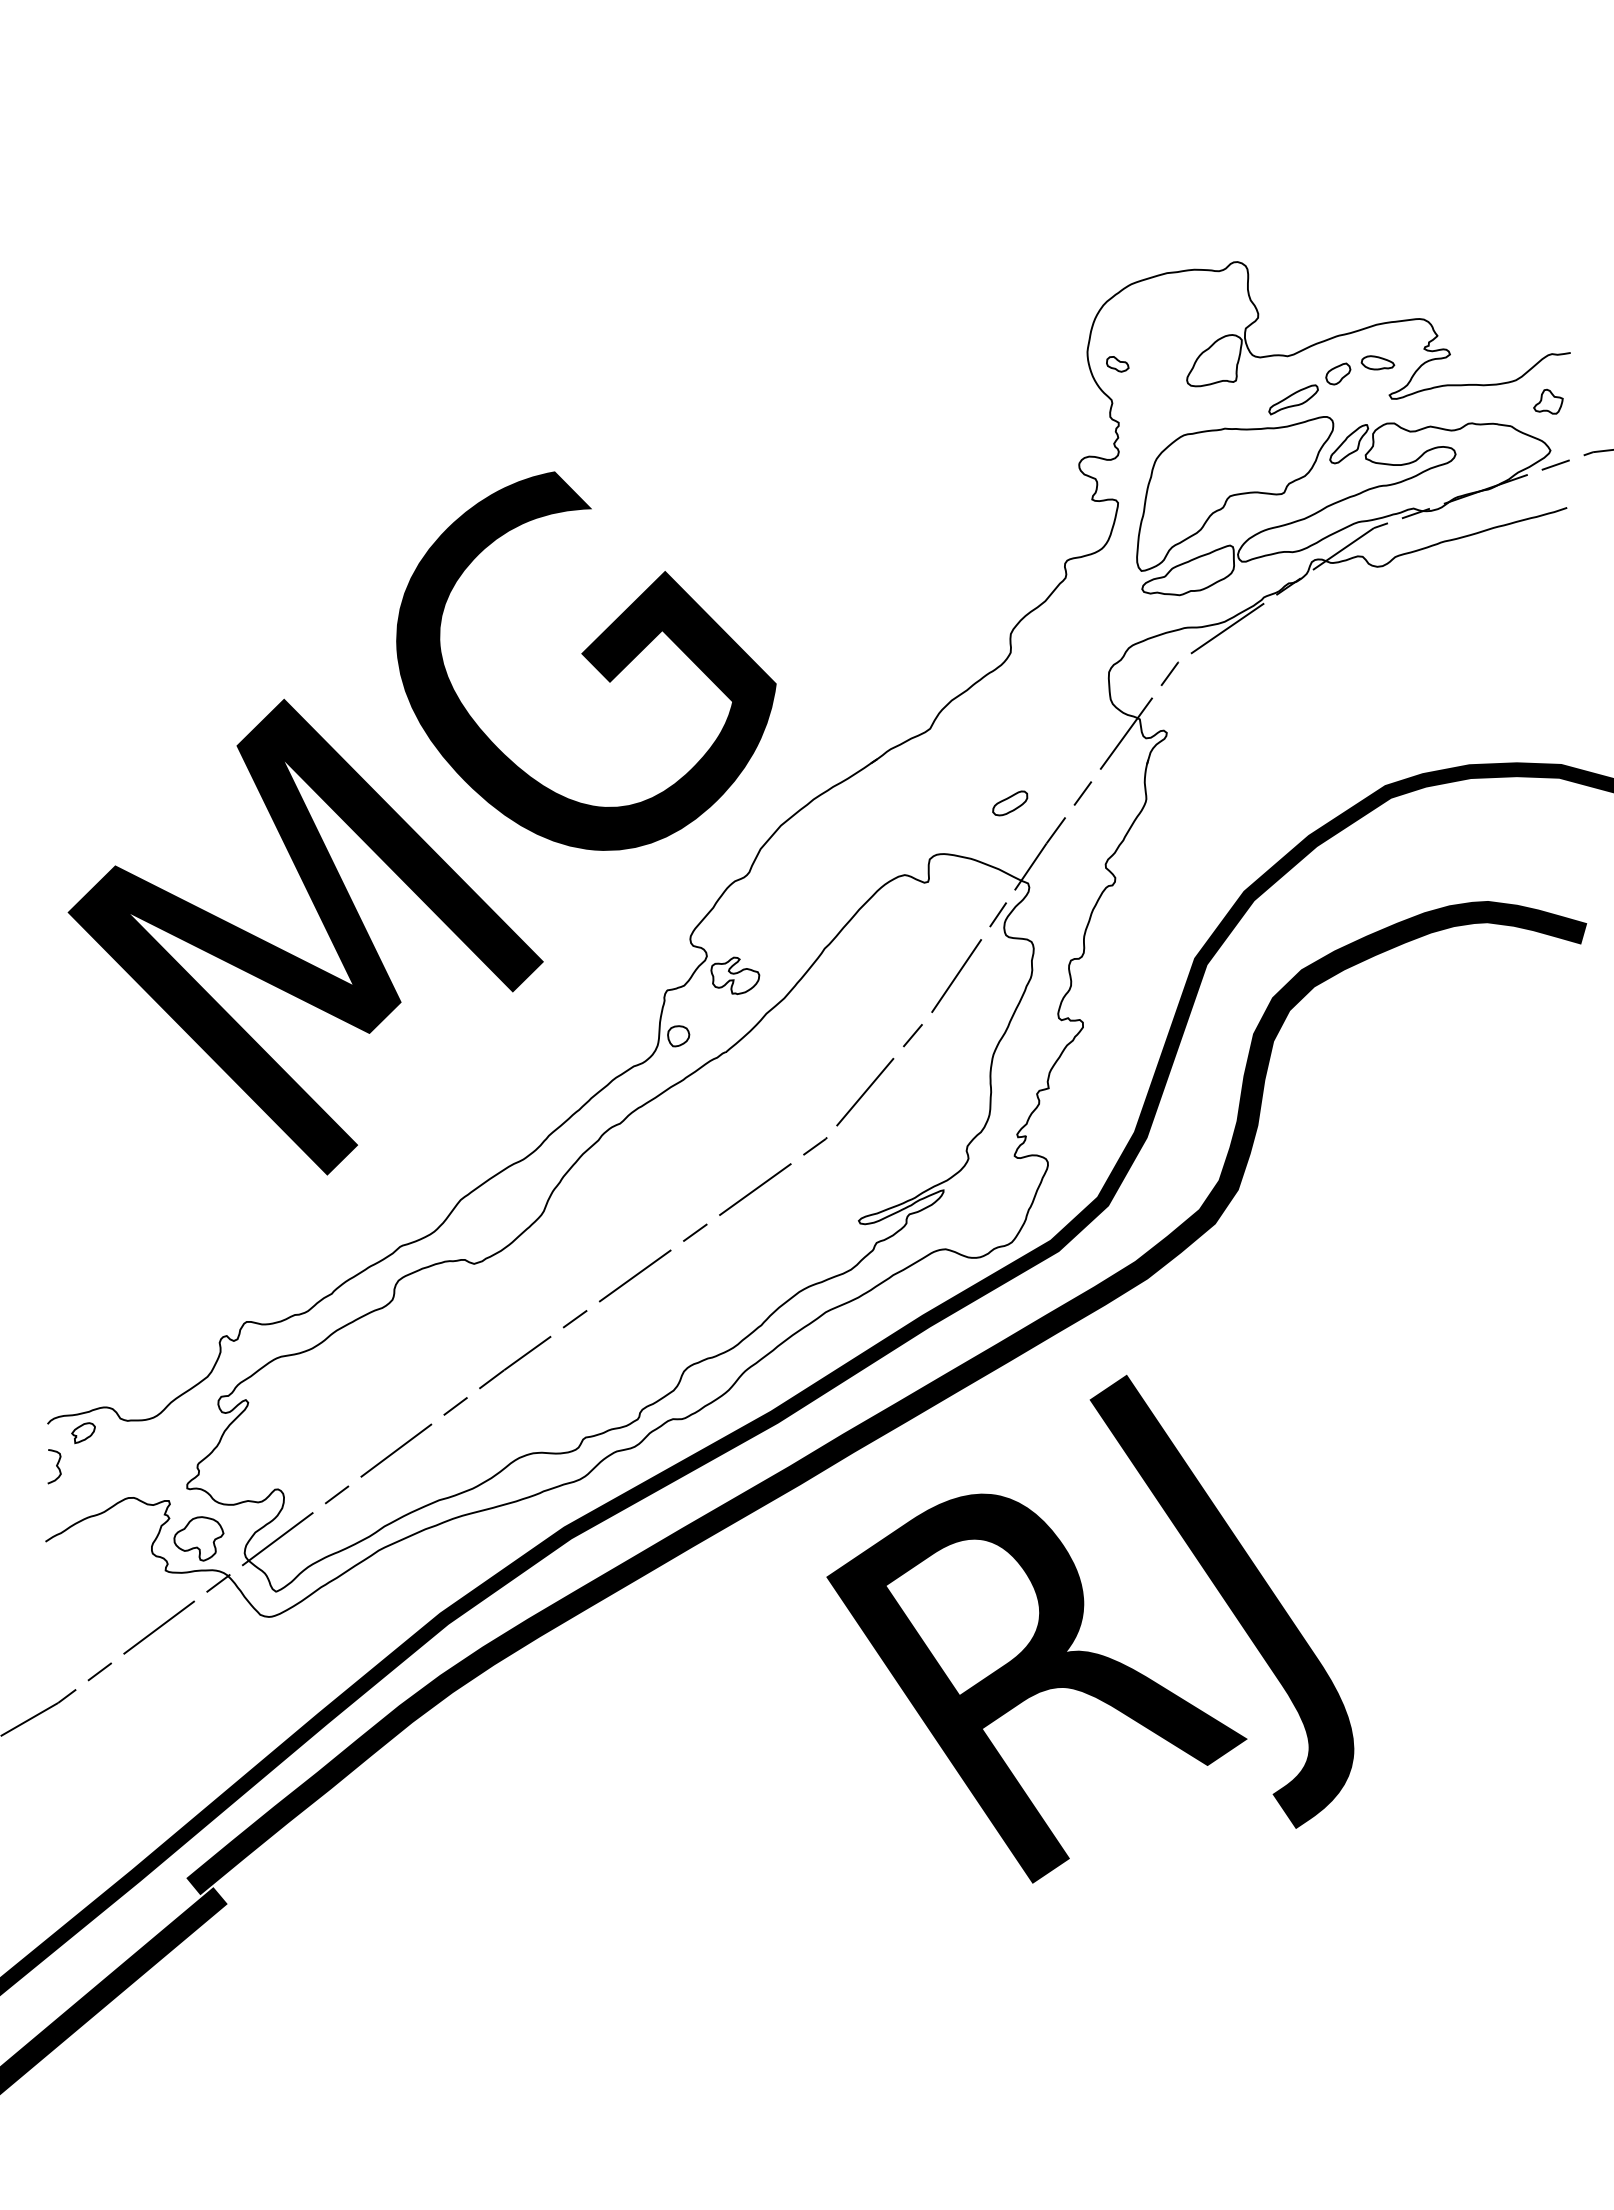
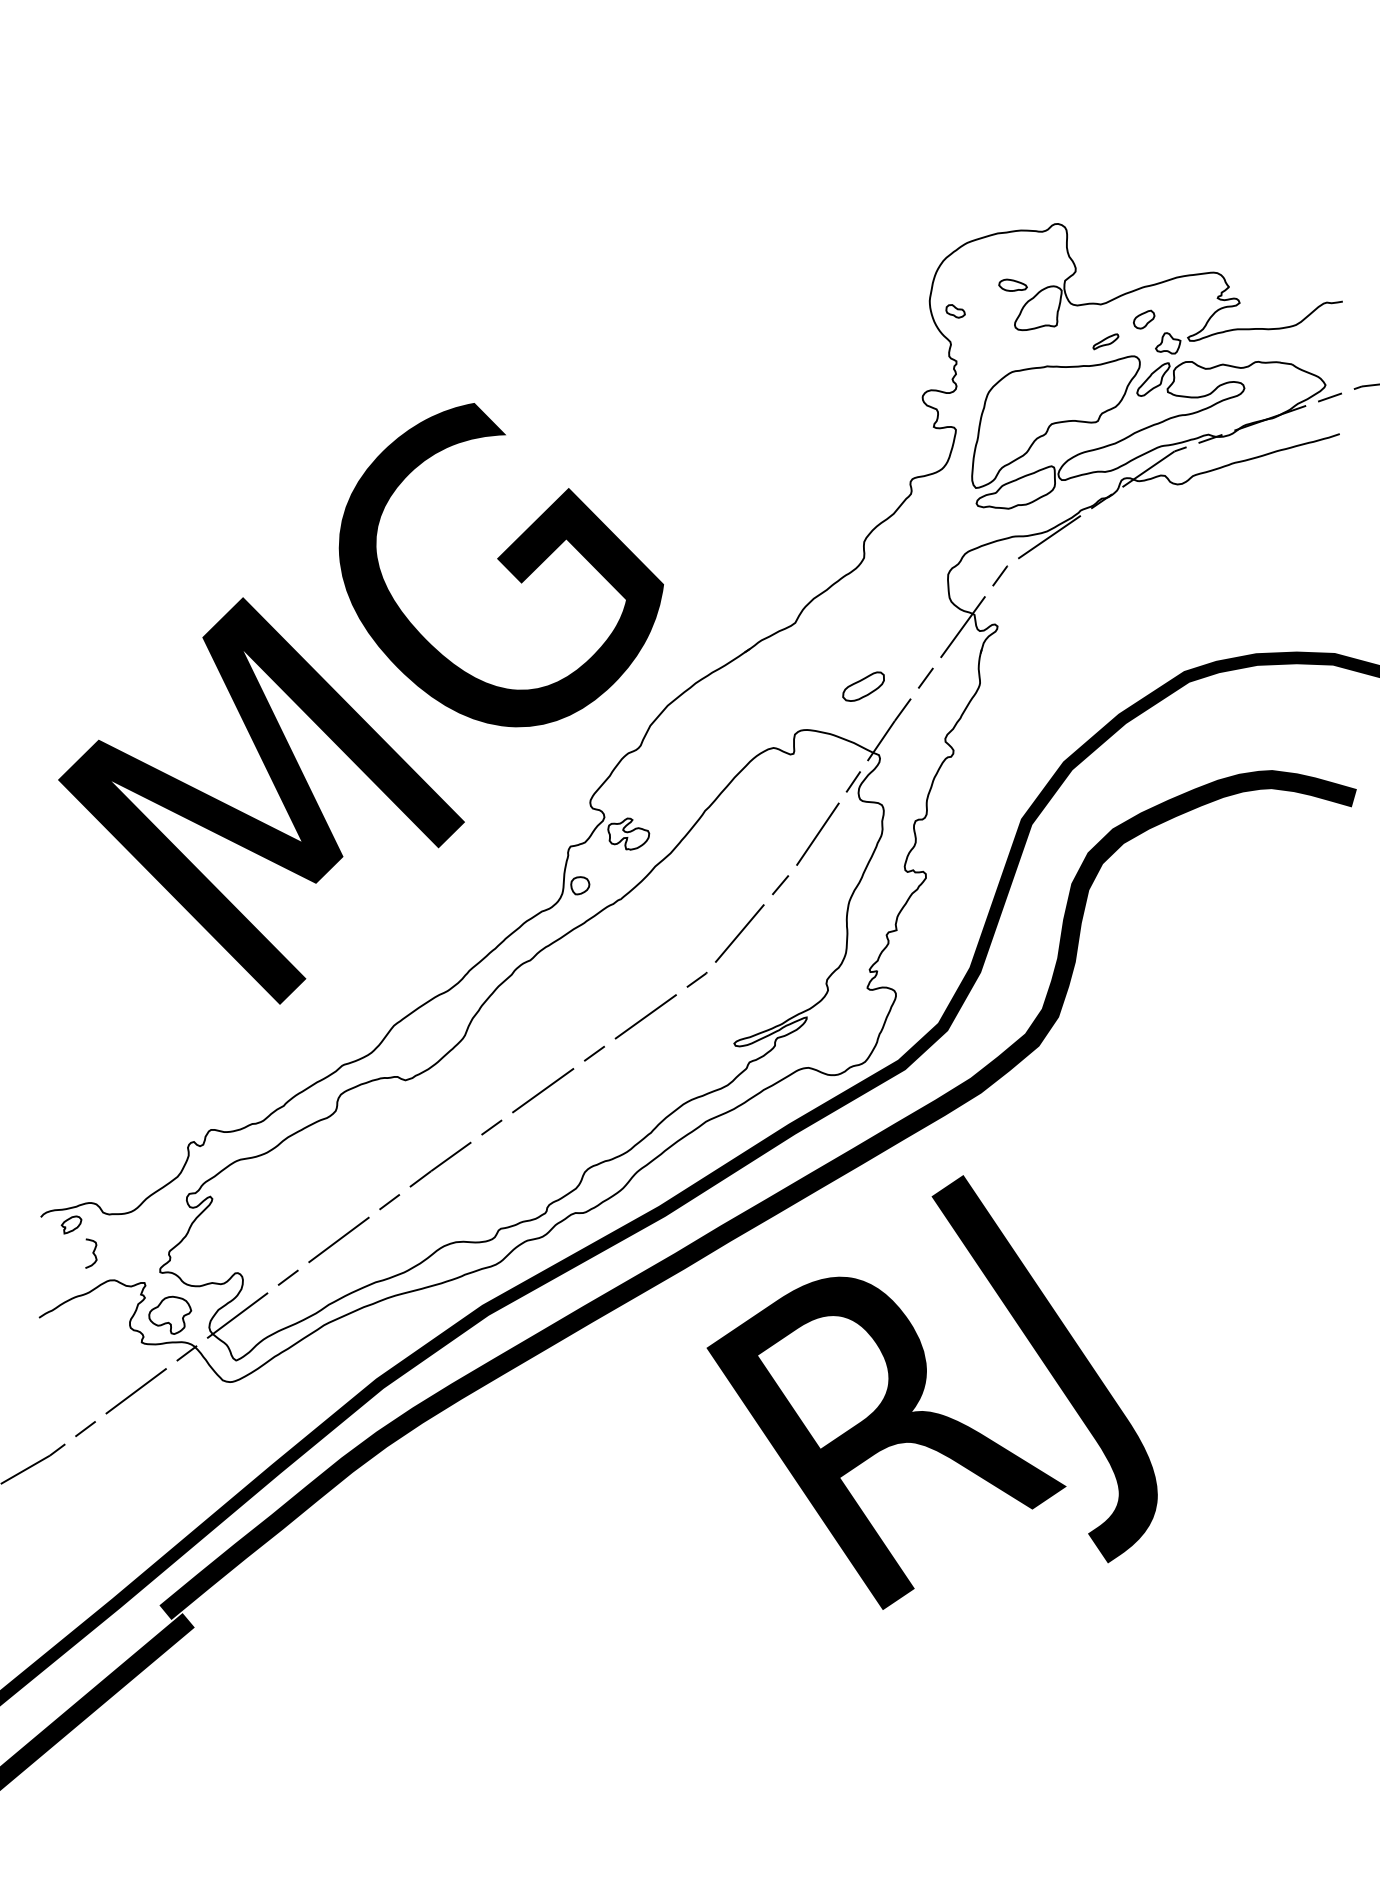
part: (1377, 362) -> (1012, 285), moved
part: (1293, 399) -> (1105, 341), size x0.6
part: (1548, 401) -> (1168, 343), moved
part: (1010, 803) -> (863, 686), size x1.4
curve: (56, 1466) -> (92, 1253), moved

